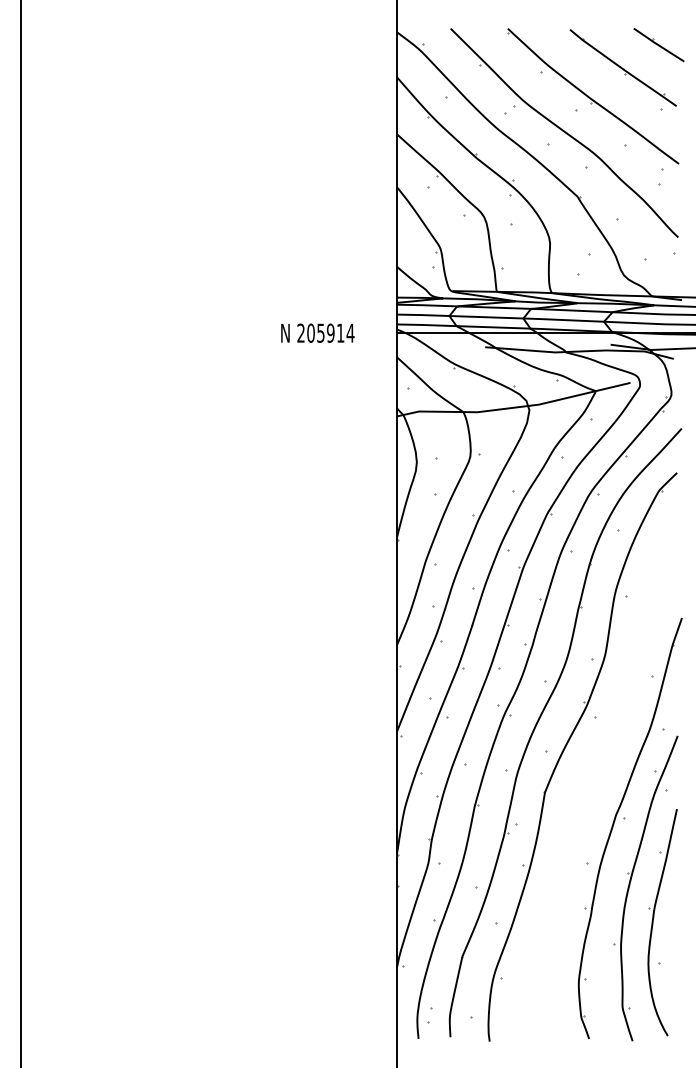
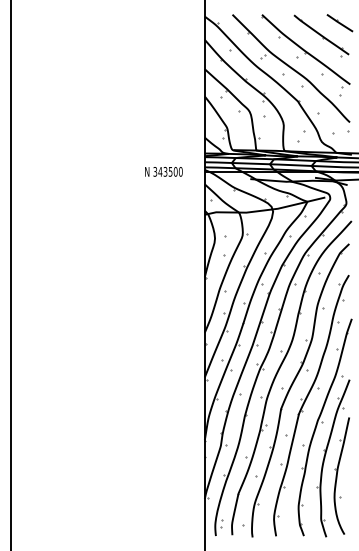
text: (324, 332) -> (167, 171), 205914 -> 343500
part: (592, 780) -> (305, 402), added

